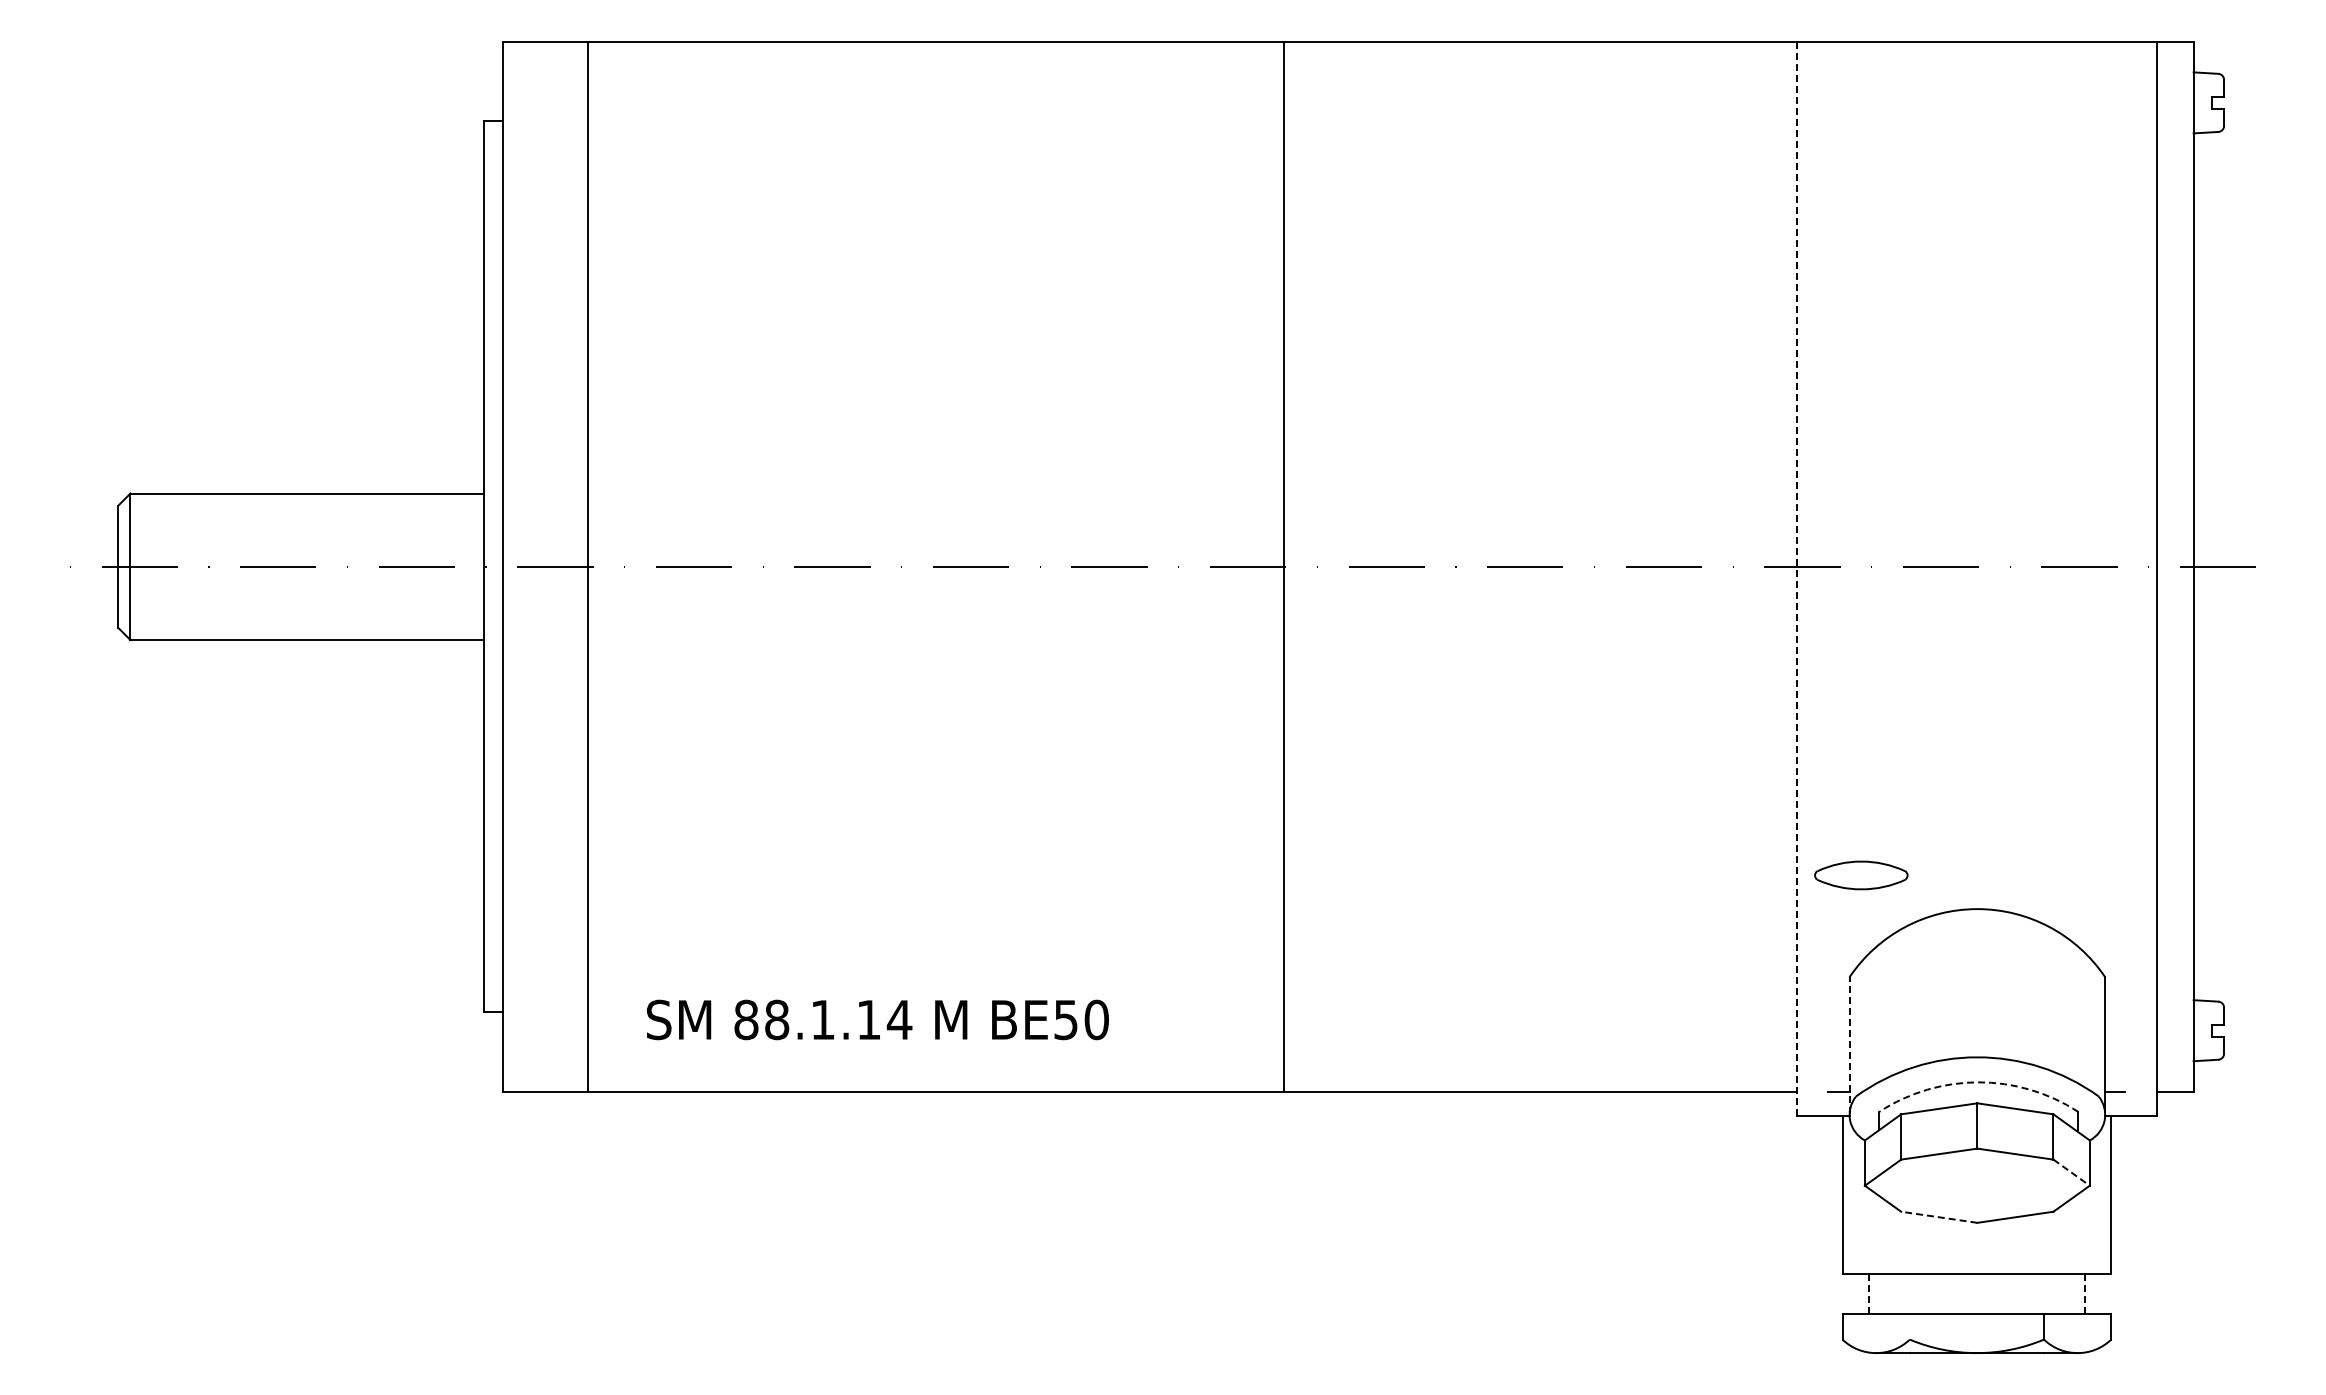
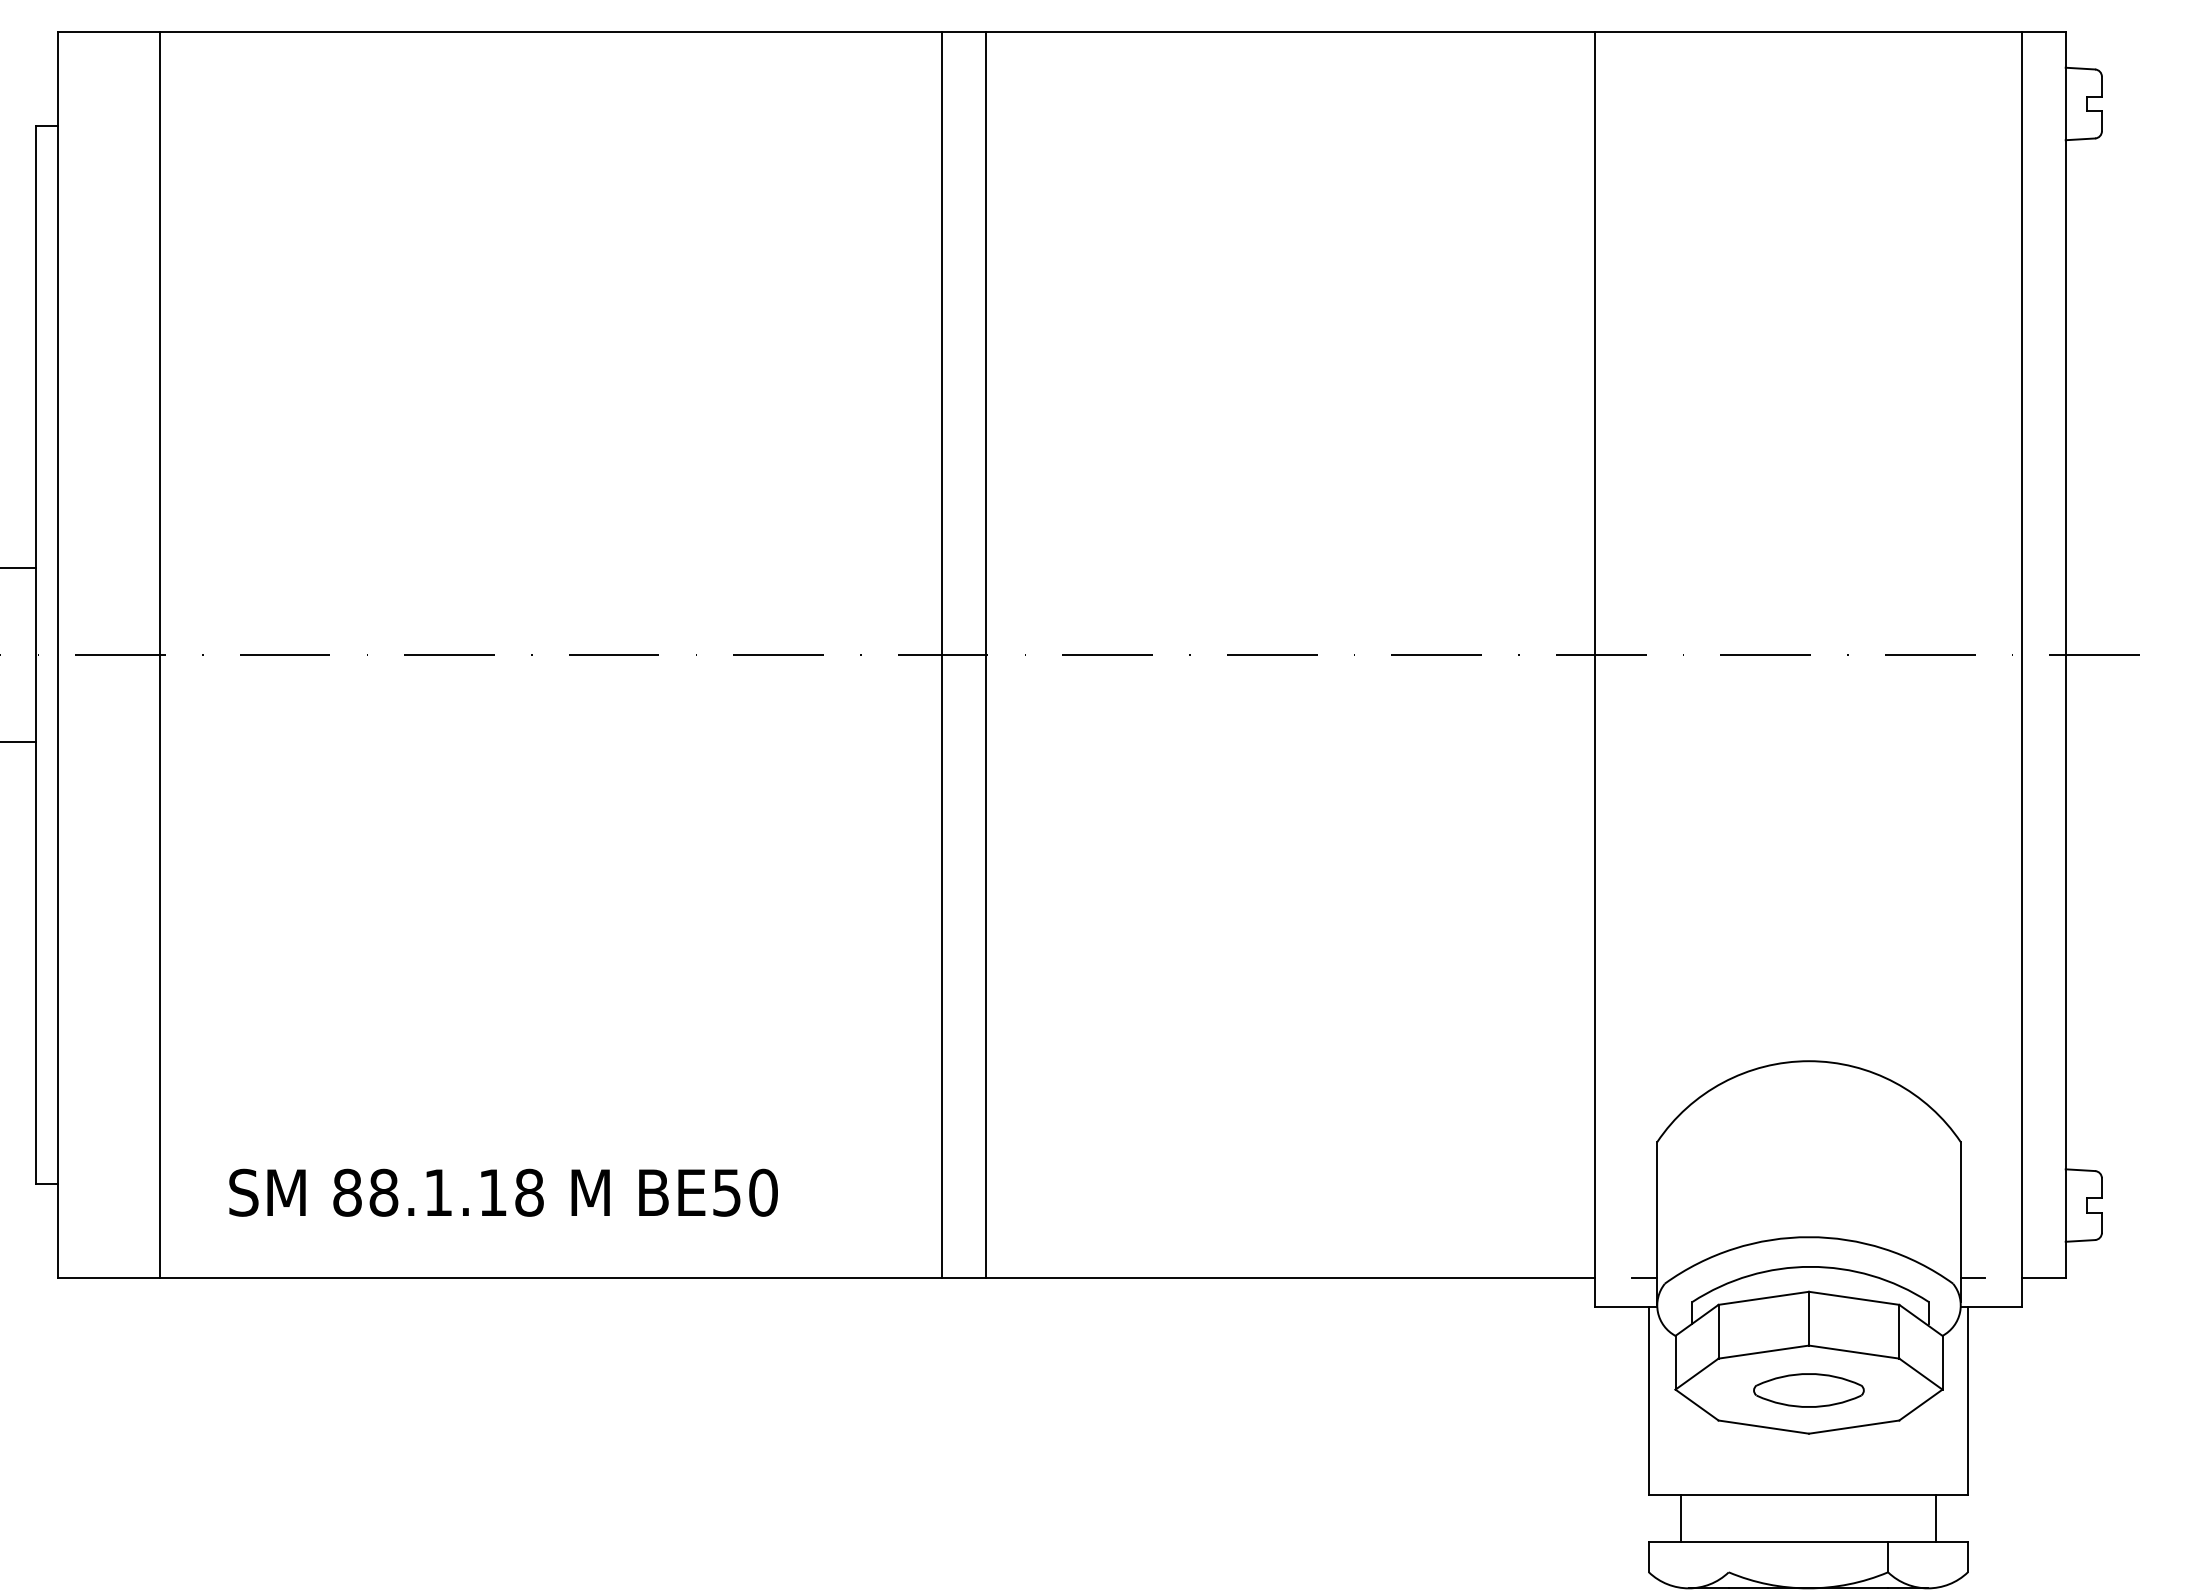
line: (1247, 566) -> (942, 654), added
line: (1796, 579) -> (1594, 669), dashed -> solid
part: (1861, 875) -> (1809, 1390), moved
text: (899, 1019) -> (529, 1192), 88.1.14 -> 88.1.18
line: (1849, 1045) -> (1657, 1223), dashed -> solid
arc: (1978, 1082) -> (1810, 1267), dashed -> solid
line: (2072, 1172) -> (1921, 1373), dashed -> solid
line: (1938, 1217) -> (1762, 1427), dashed -> solid
line: (1869, 1293) -> (1680, 1517), dashed -> solid
line: (2084, 1293) -> (1936, 1517), dashed -> solid

